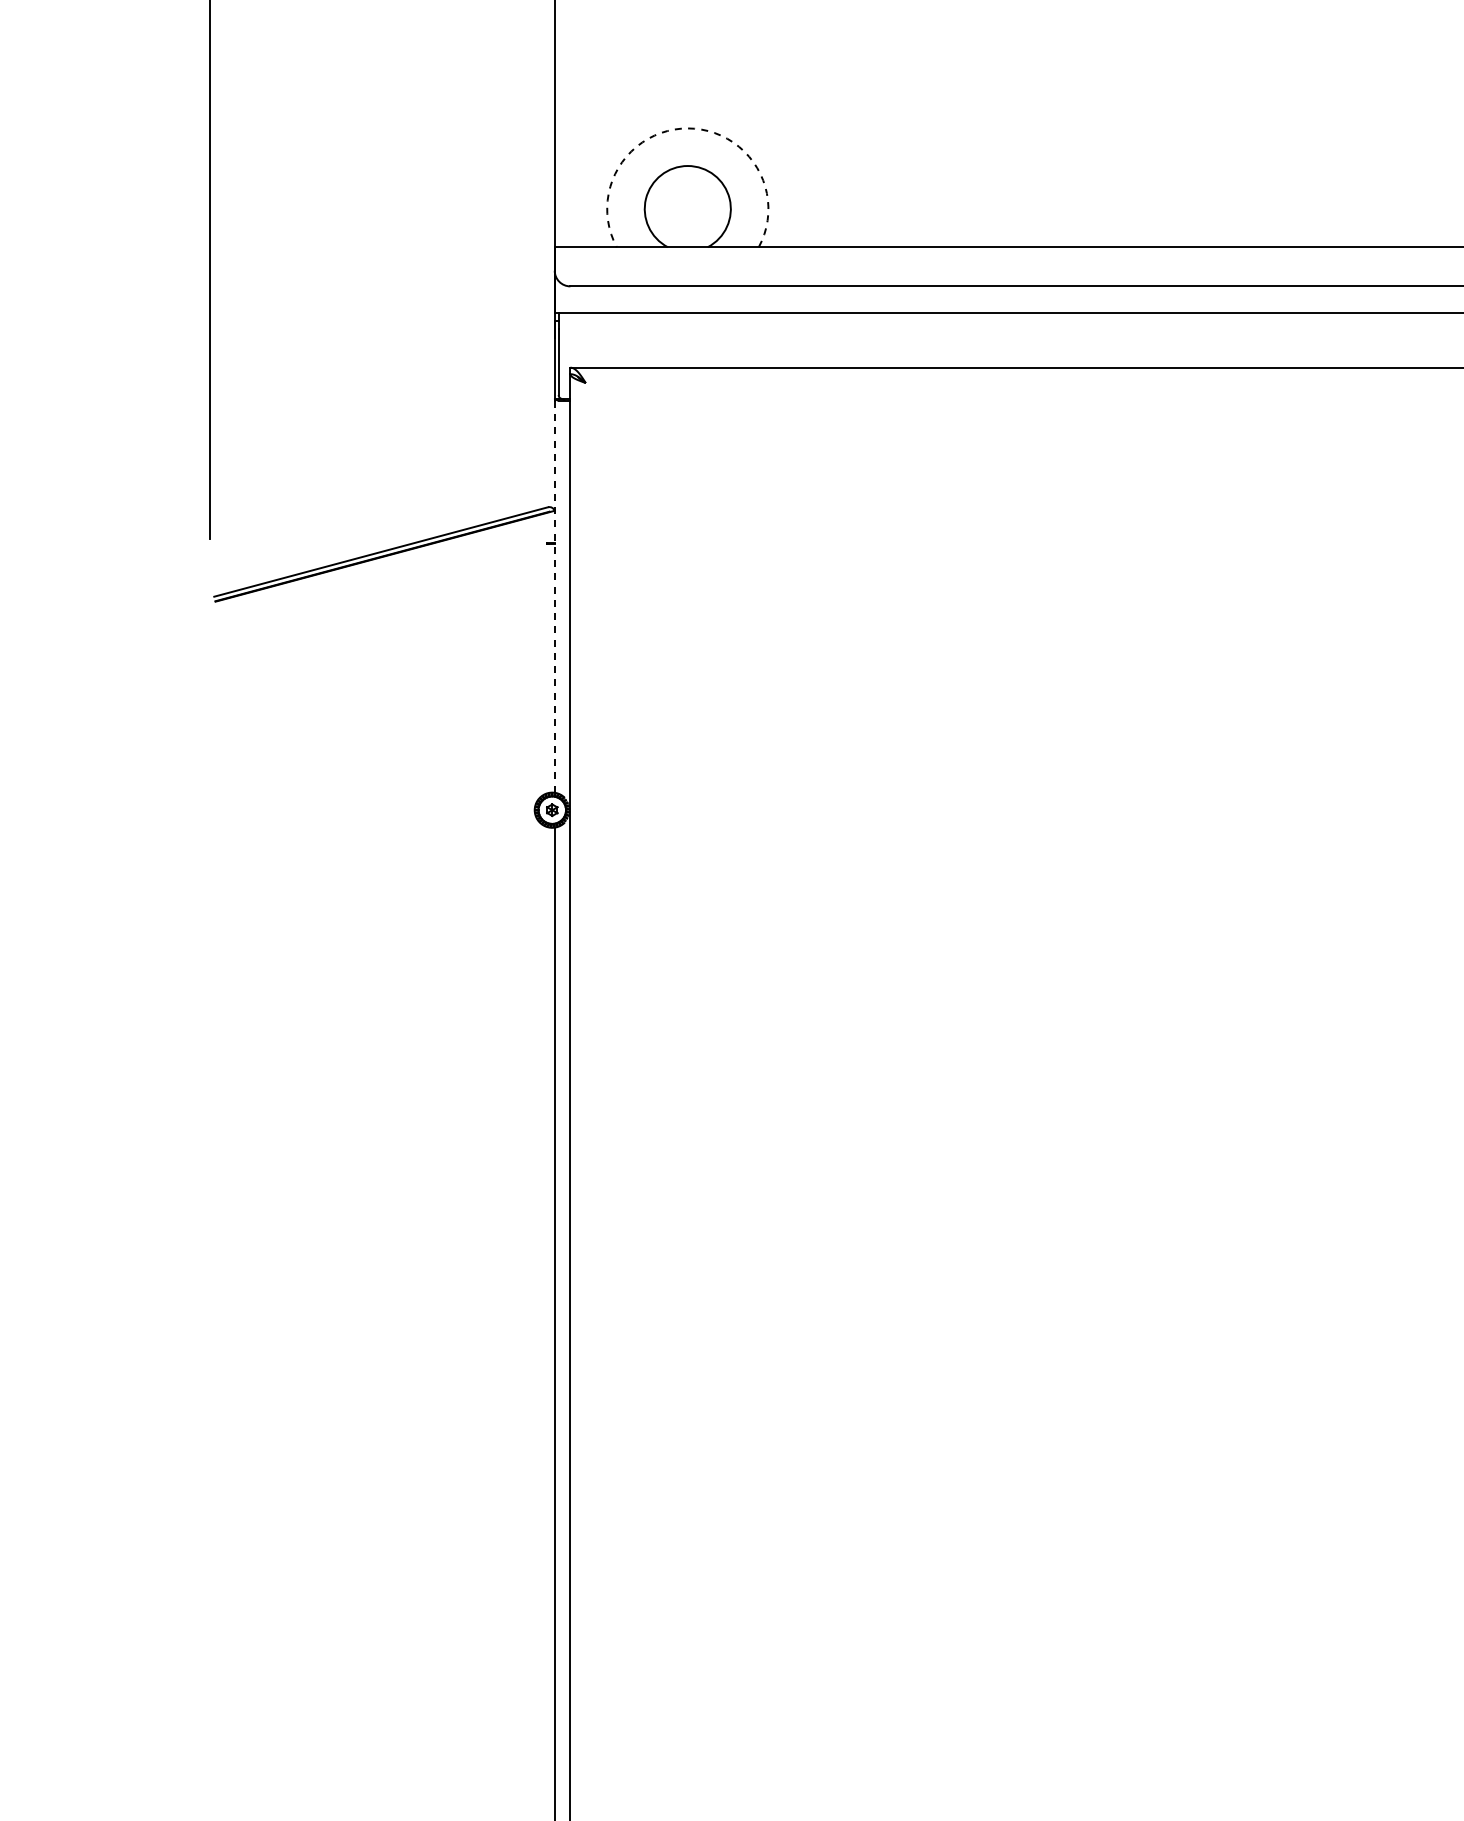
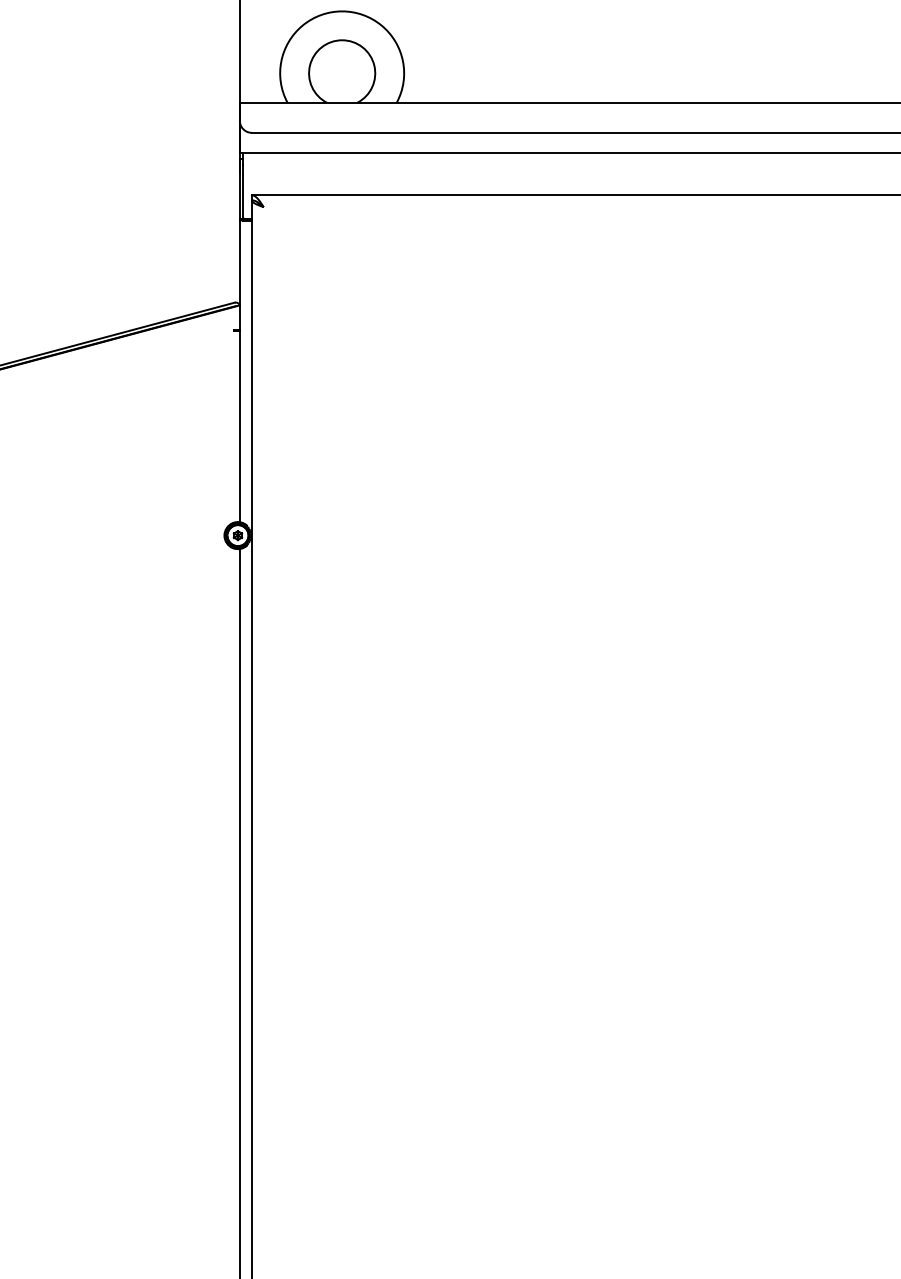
arc: (687, 128) -> (341, 11), dashed -> solid
line: (554, 596) -> (239, 371), dashed -> solid

